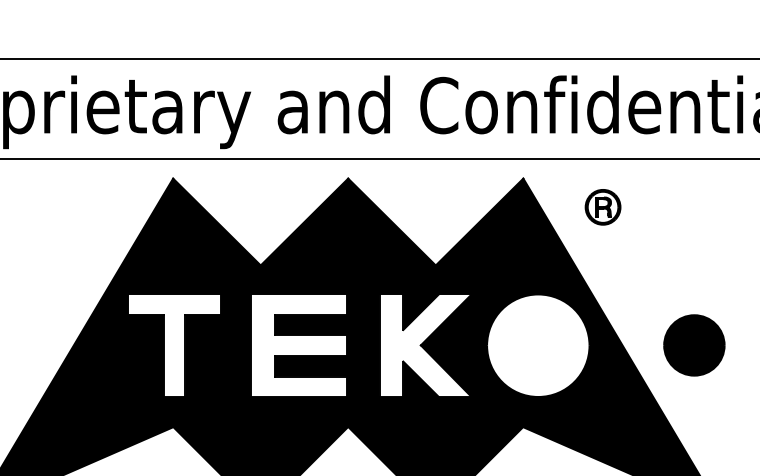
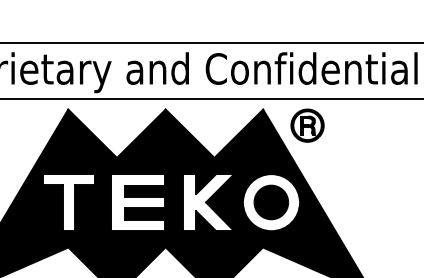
part: (603, 207) -> (307, 125), size x1.67
part: (694, 345) -> (271, 202), moved

